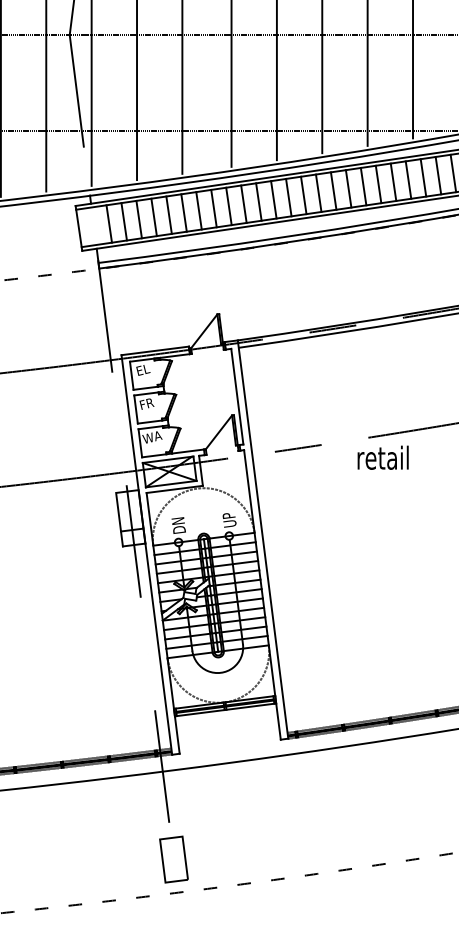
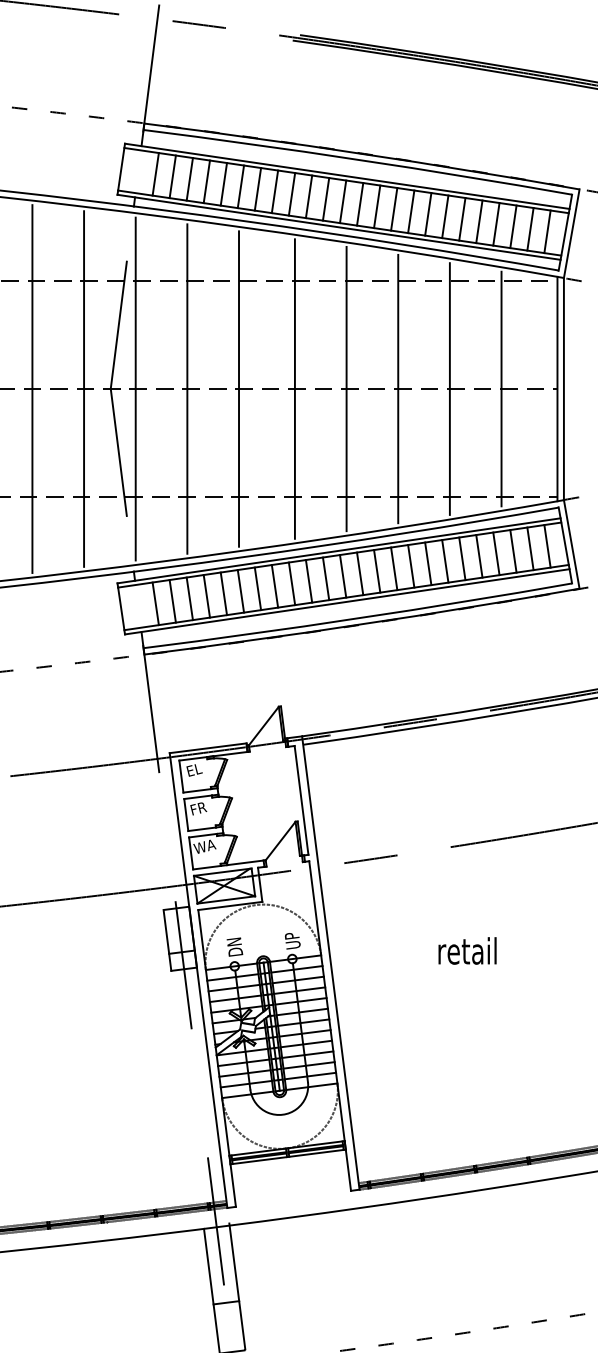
text: (383, 457) -> (467, 950), moved
line: (178, 802) -> (234, 1262), added
line: (155, 806) -> (208, 1266), added

